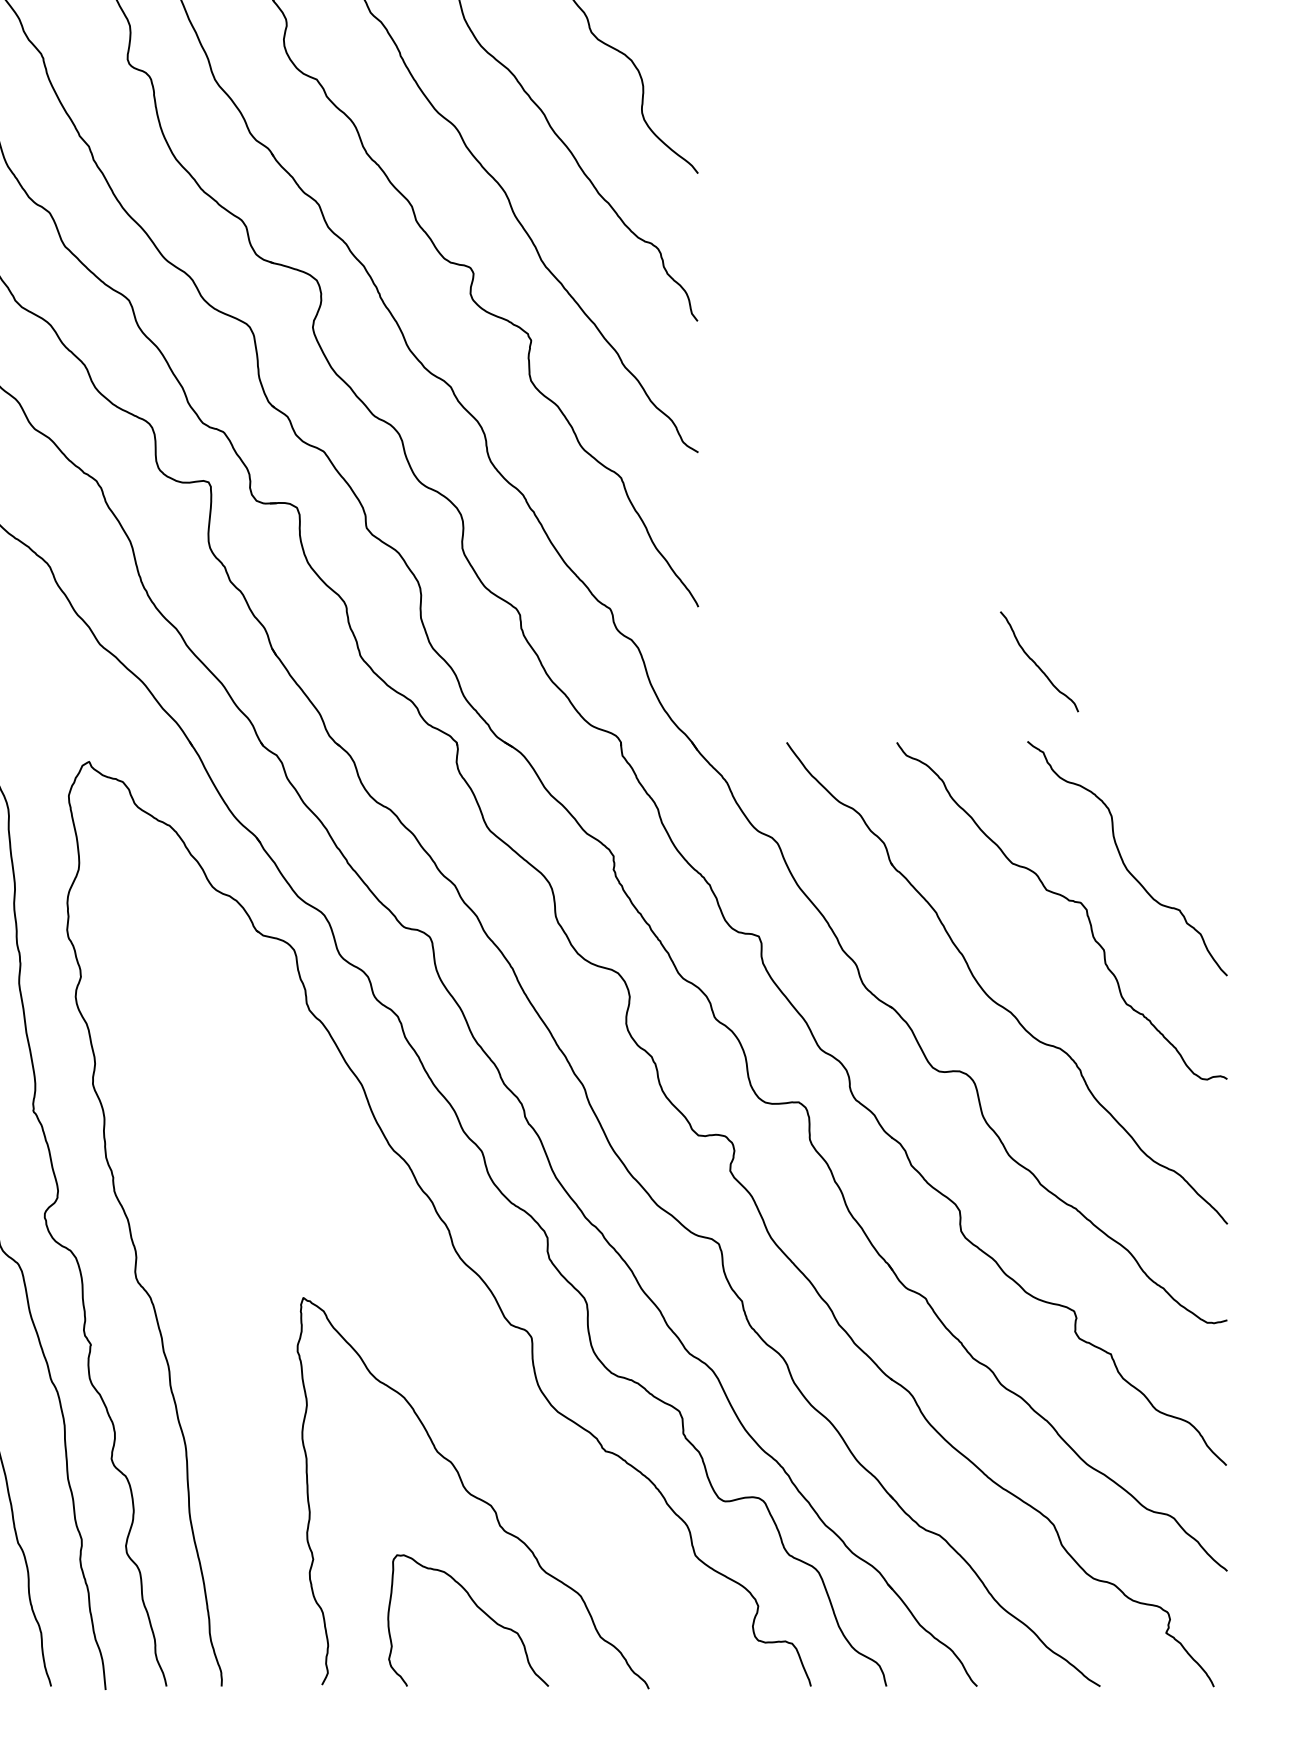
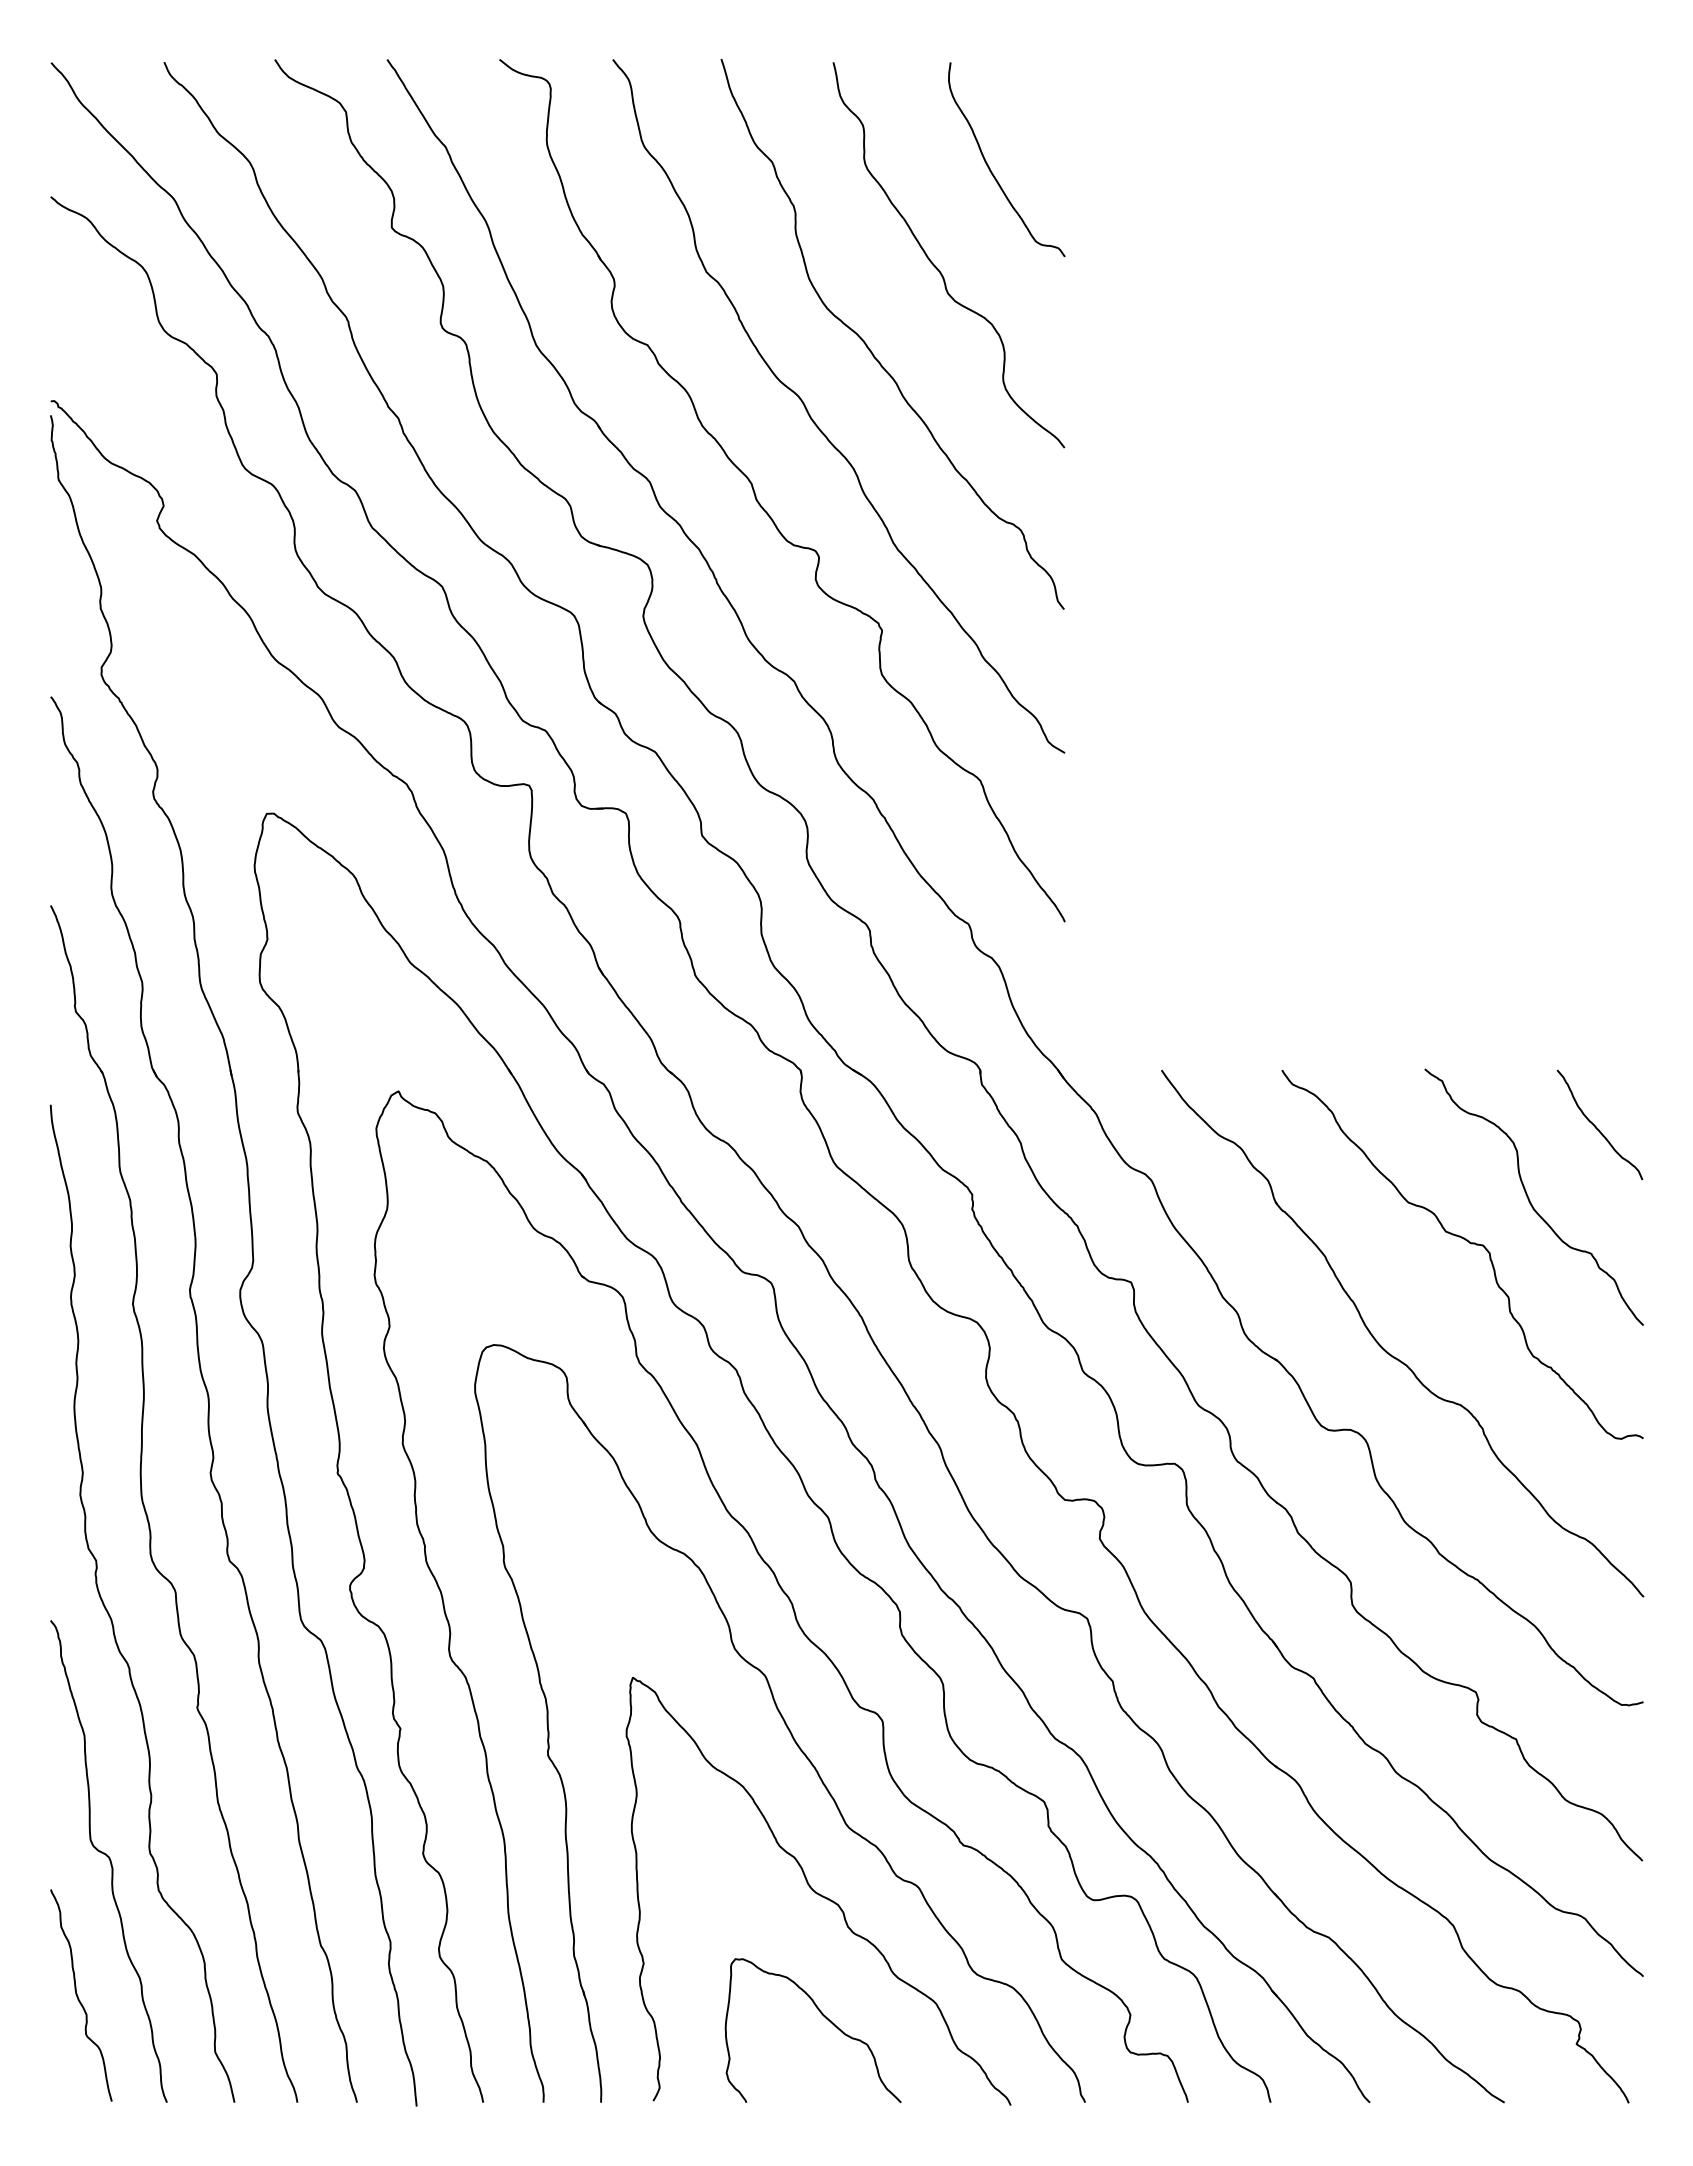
curve: (1036, 663) -> (1596, 1126), moved
part: (437, 1339) -> (779, 1723), added

